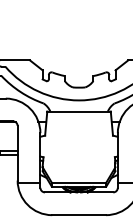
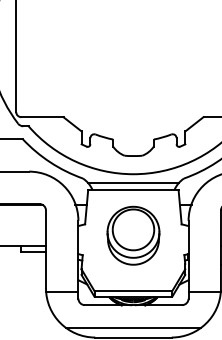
line: (79, 106) -> (133, 183), added
part: (79, 143) -> (133, 235), added
line: (79, 208) -> (133, 328), added

